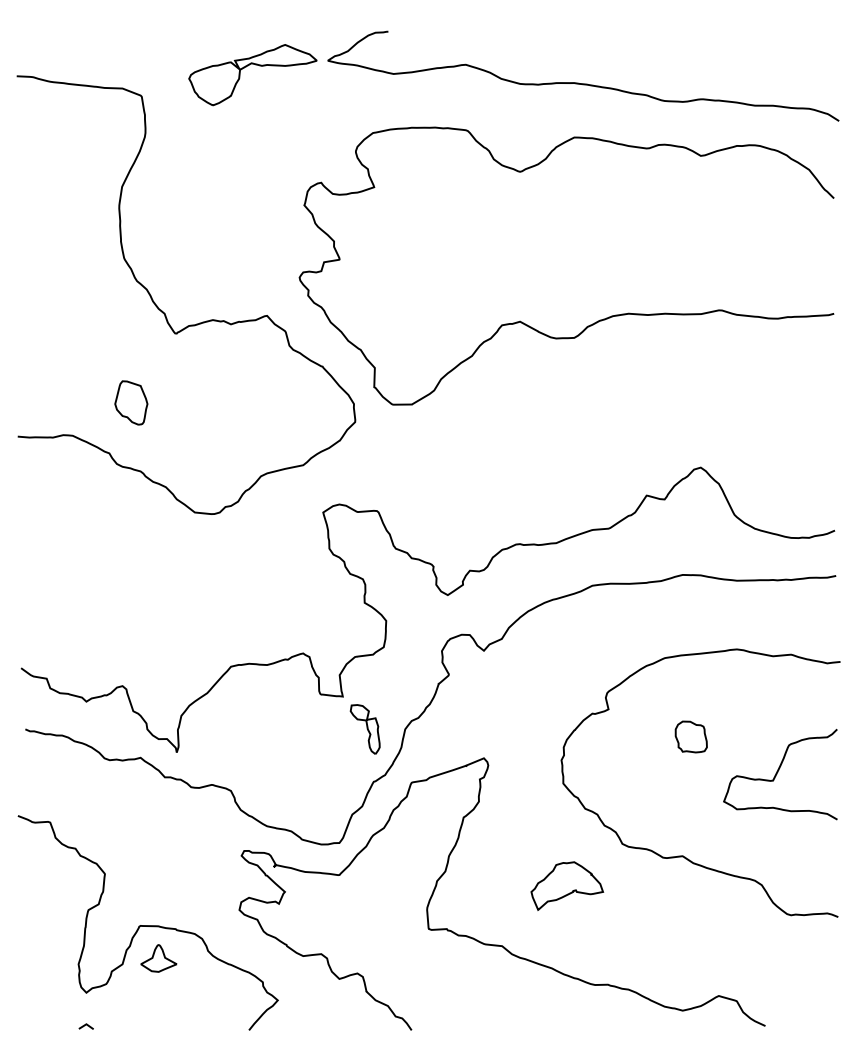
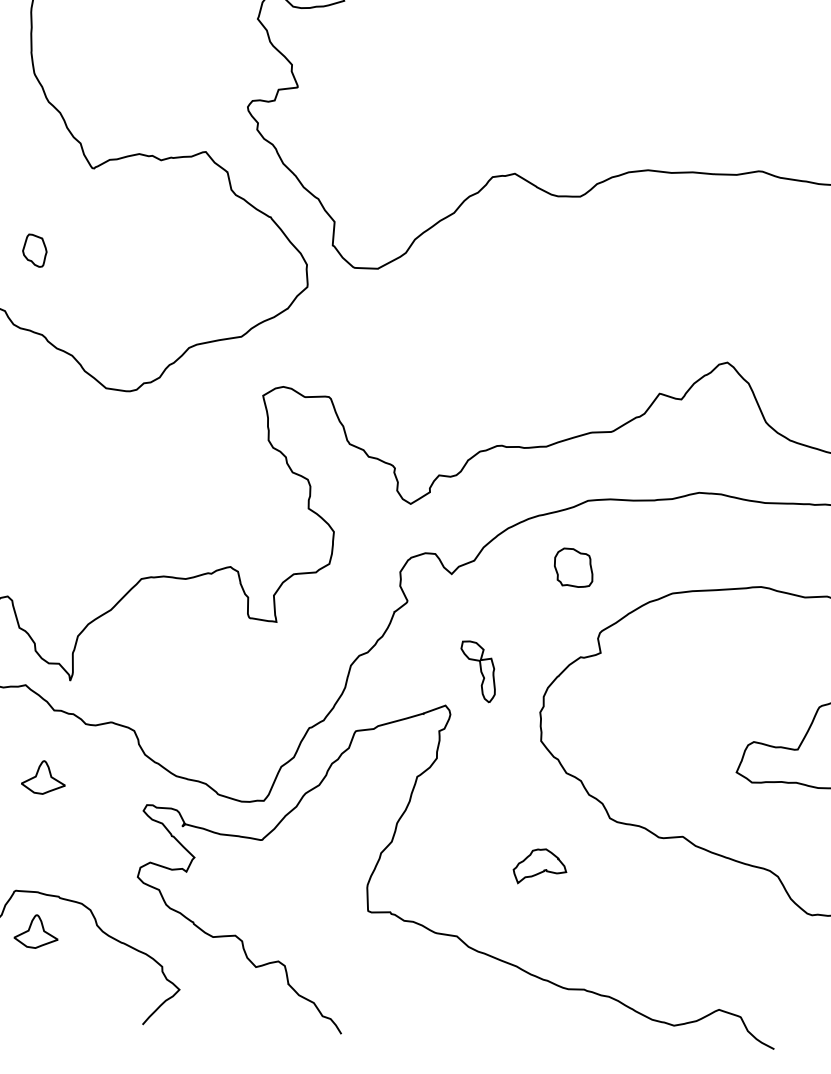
part: (131, 402) -> (35, 250), size x0.6
part: (364, 729) -> (477, 671), moved
part: (690, 736) -> (572, 567), moved
part: (158, 832) -> (43, 777), added
part: (567, 885) -> (540, 865), size x0.6

